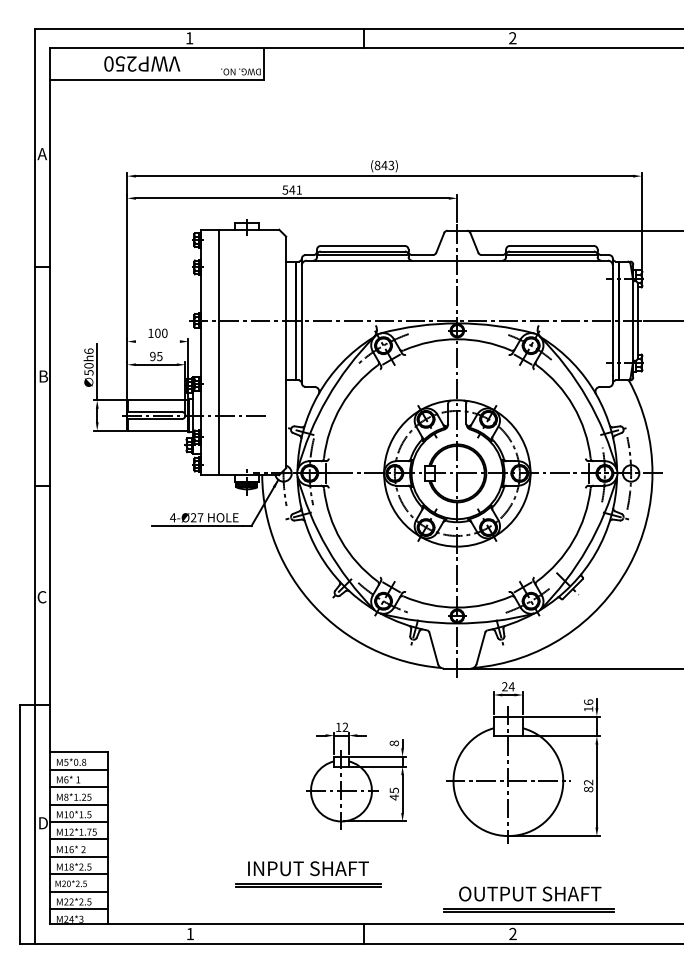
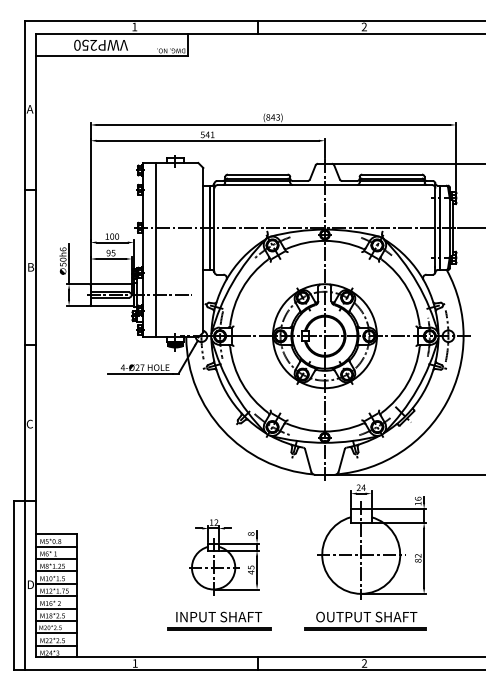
line: (156, 341) -> (111, 242), added
part: (356, 776) -> (224, 557), moved
part: (528, 898) -> (365, 620), moved

